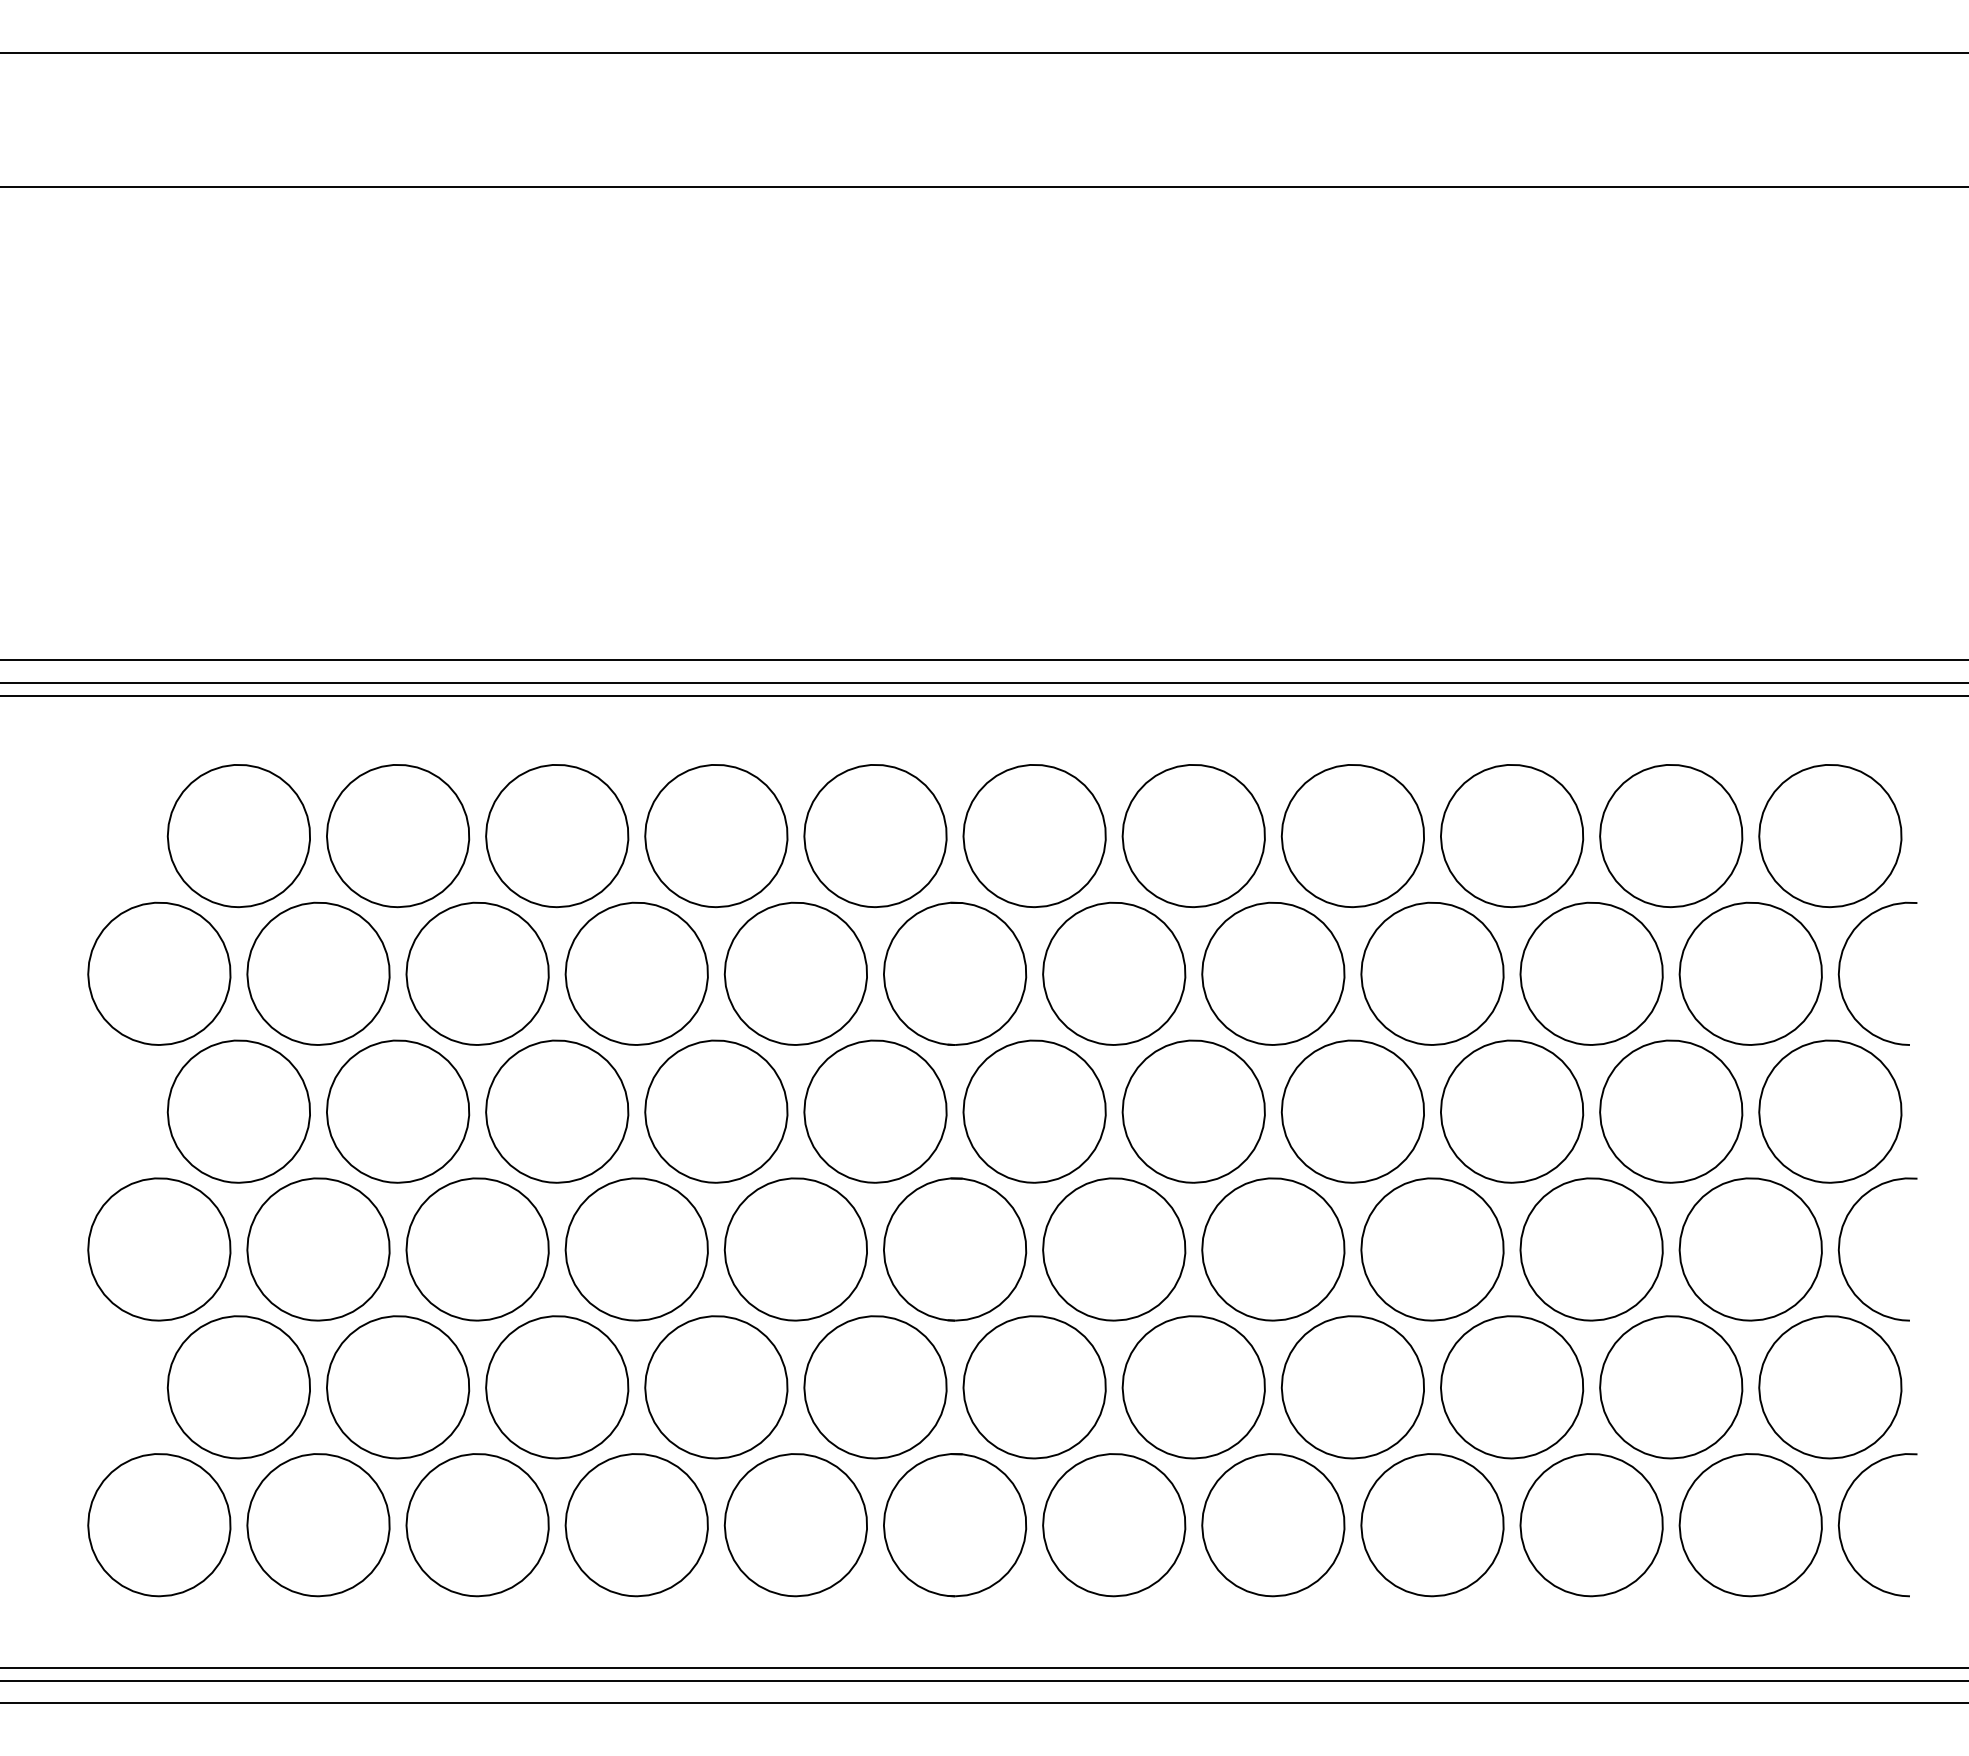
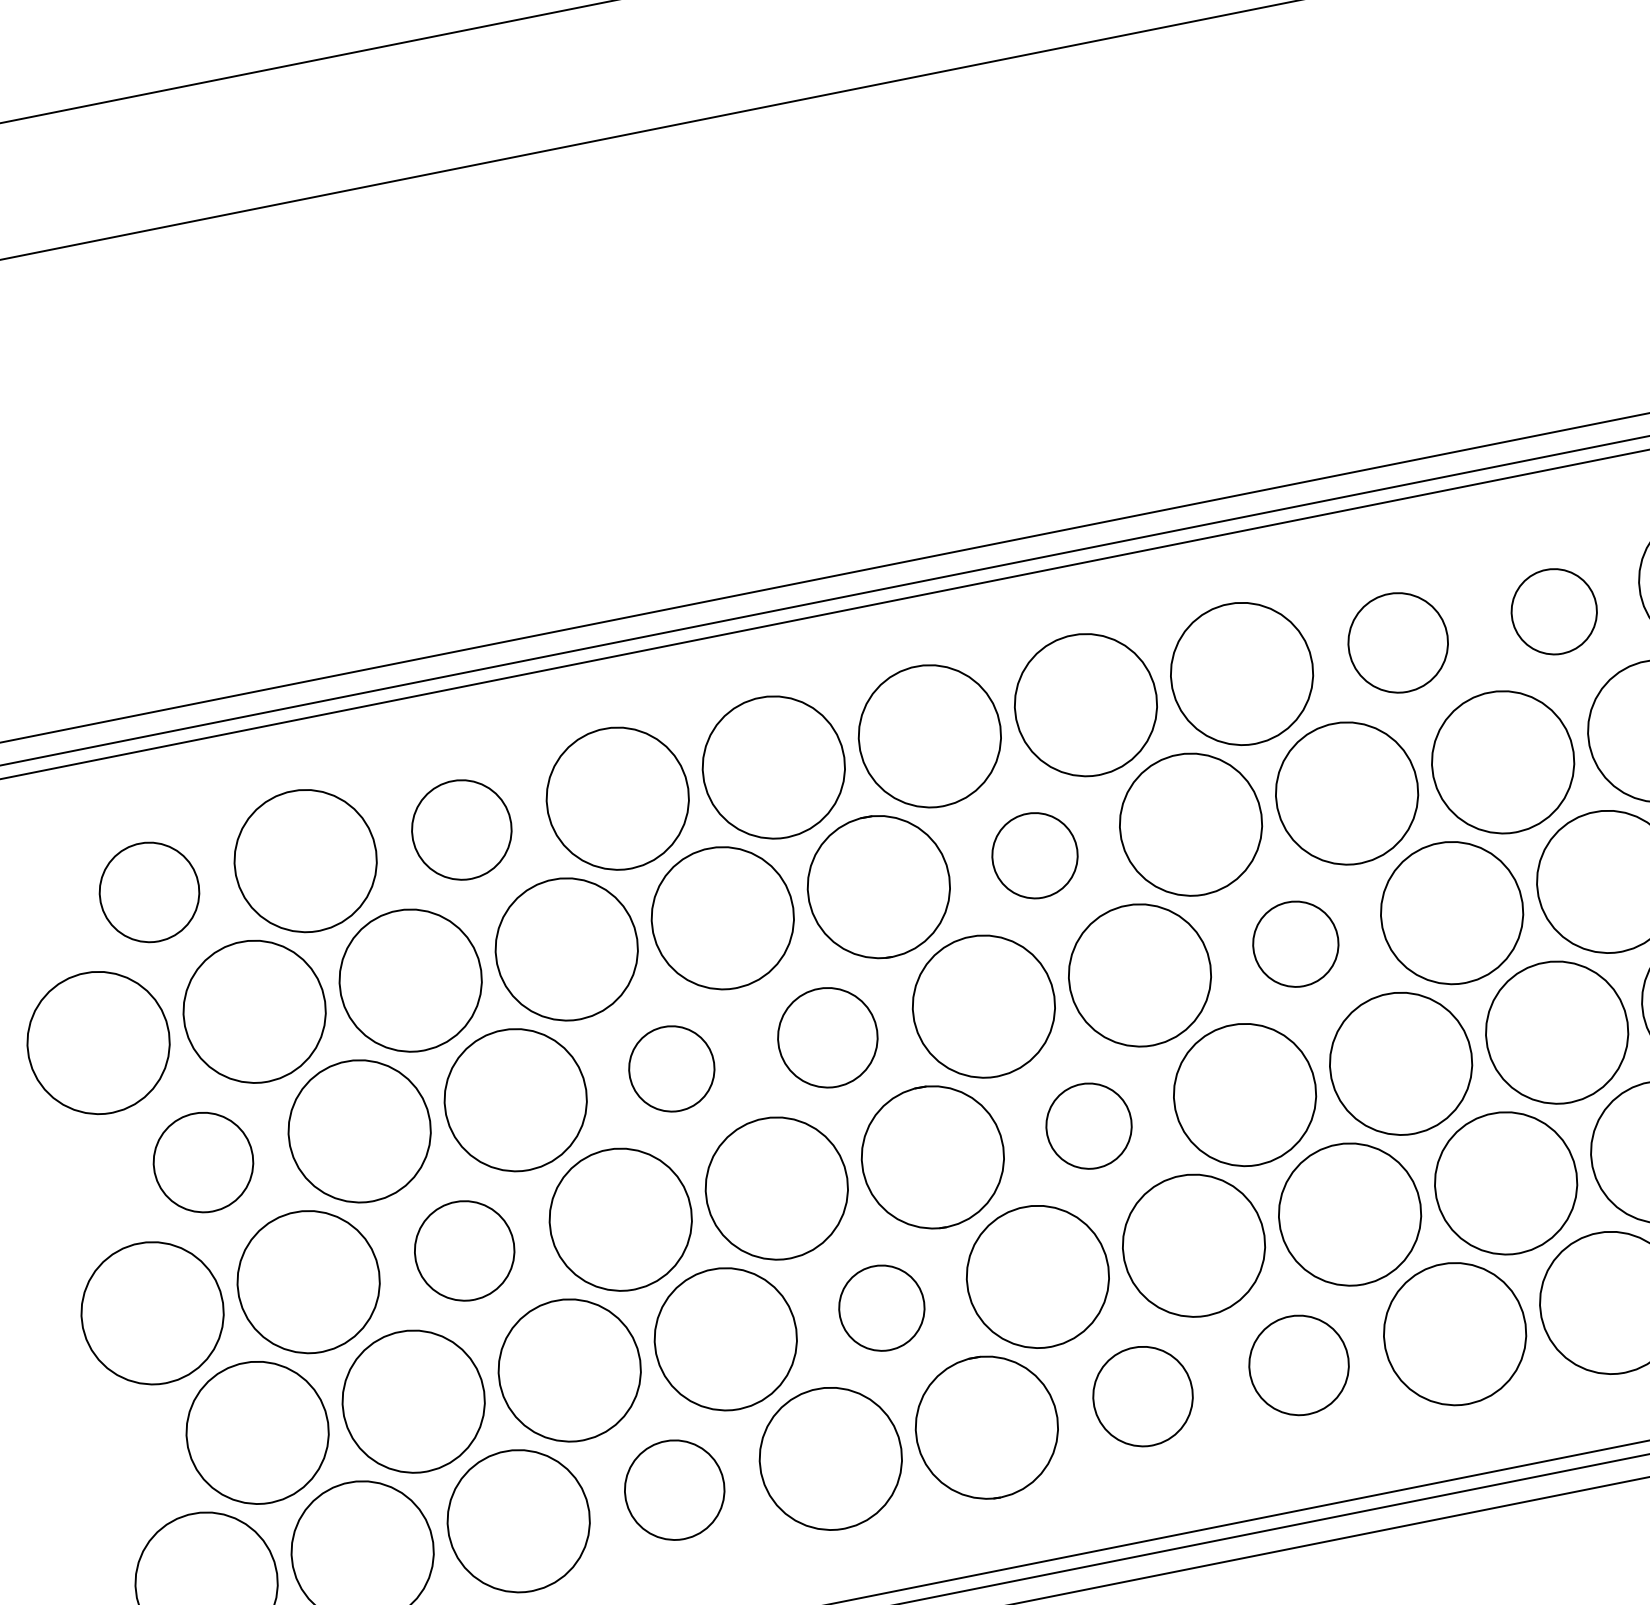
part: (238, 836) -> (149, 892), size x0.7
part: (557, 836) -> (462, 830), size x0.7
part: (1512, 836) -> (1398, 643), size x0.7
part: (1671, 836) -> (1554, 612), size x0.6
part: (1114, 973) -> (1035, 855), size x0.6
part: (238, 1111) -> (203, 1162), size x0.7
part: (716, 1111) -> (671, 1068), size x0.6
part: (875, 1111) -> (827, 1037), size x0.7
part: (1352, 1111) -> (1295, 944), size x0.6
part: (477, 1249) -> (464, 1250), size x0.7
part: (1114, 1249) -> (1089, 1126), size x0.6
part: (875, 1387) -> (881, 1308), size x0.6
part: (636, 1525) -> (674, 1490), size x0.7
part: (1114, 1525) -> (1143, 1396), size x0.7
part: (1273, 1525) -> (1299, 1365), size x0.7

